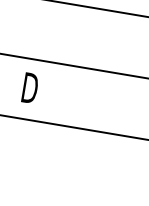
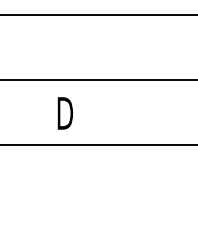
text: (29, 88) -> (64, 113), moved

